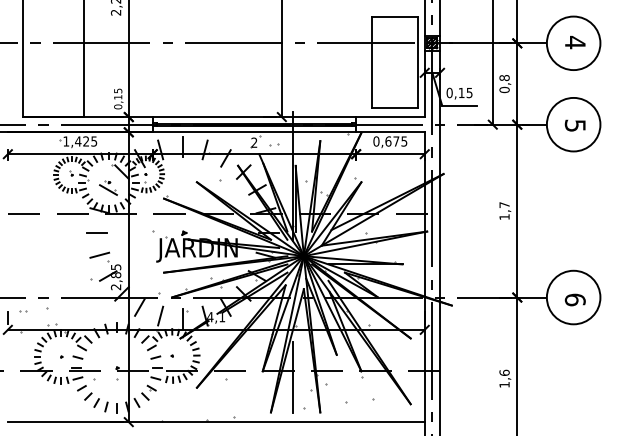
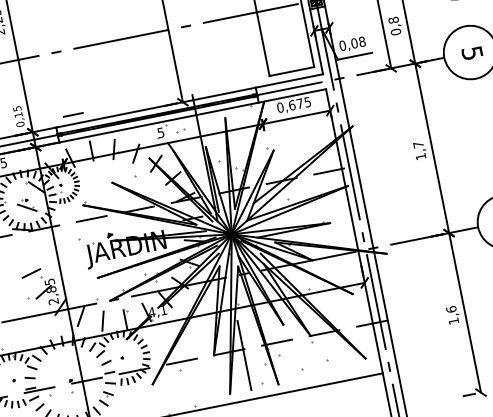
text: (465, 92) -> (358, 42), 0,15 -> 0,08
text: (254, 142) -> (161, 132), 2 -> 5
line: (96, 232) -> (72, 114), moved

